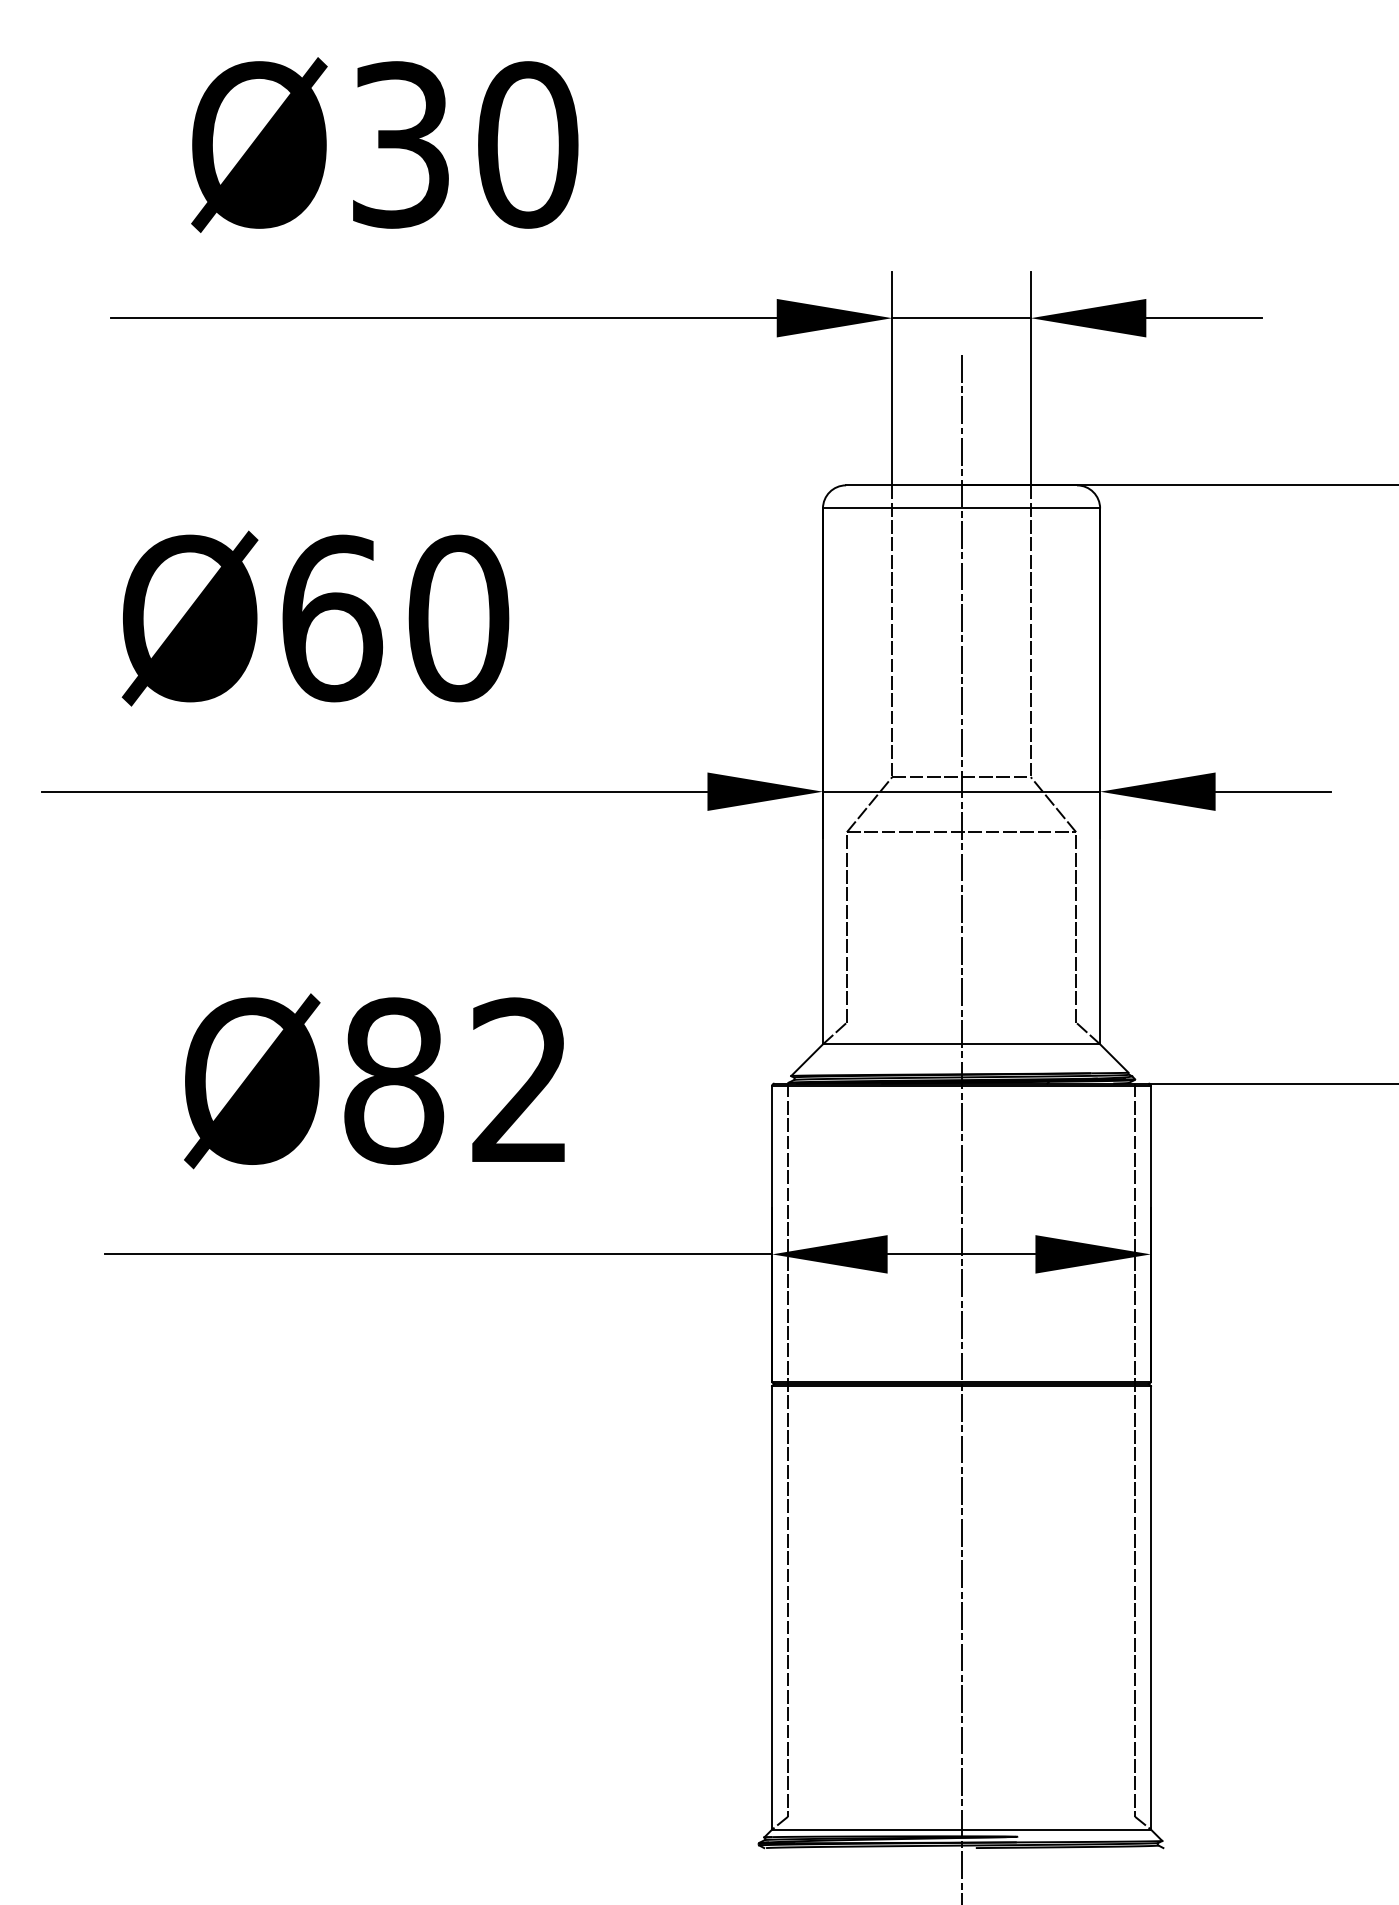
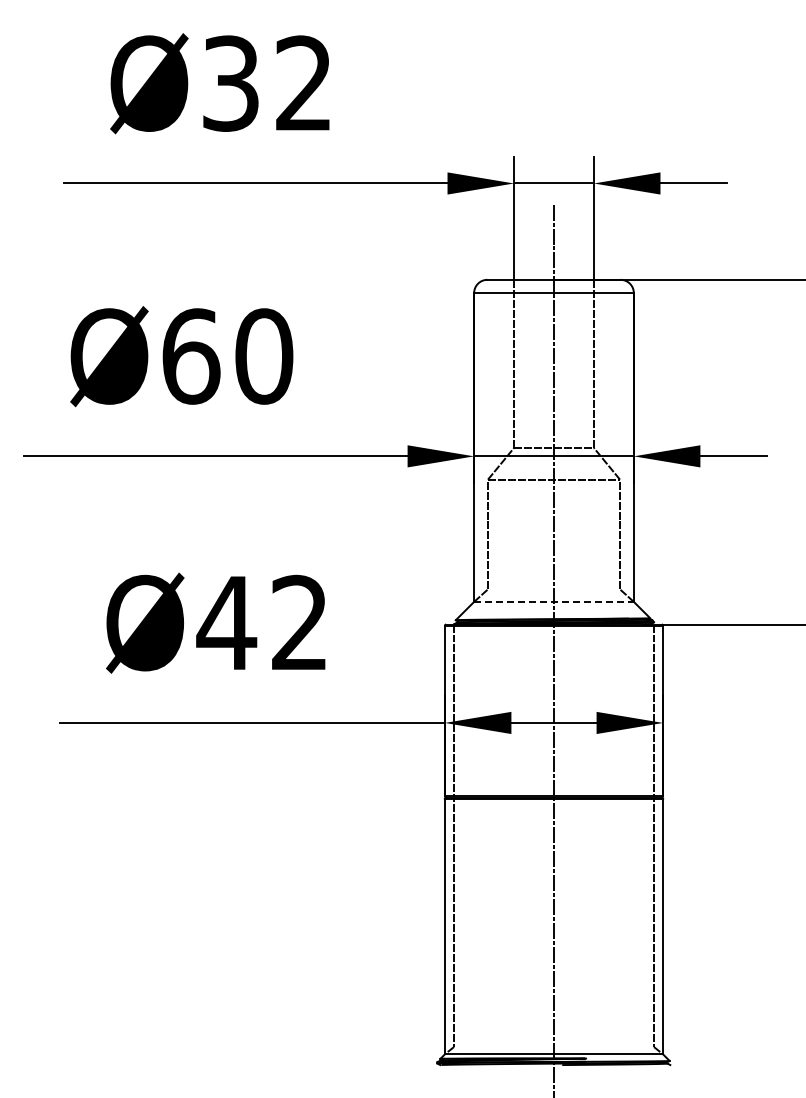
text: (528, 144) -> (304, 83), Ø30 -> Ø32
line: (962, 1043) -> (554, 601), solid -> dashed
text: (393, 1080) -> (226, 622), Ø82 -> Ø42

